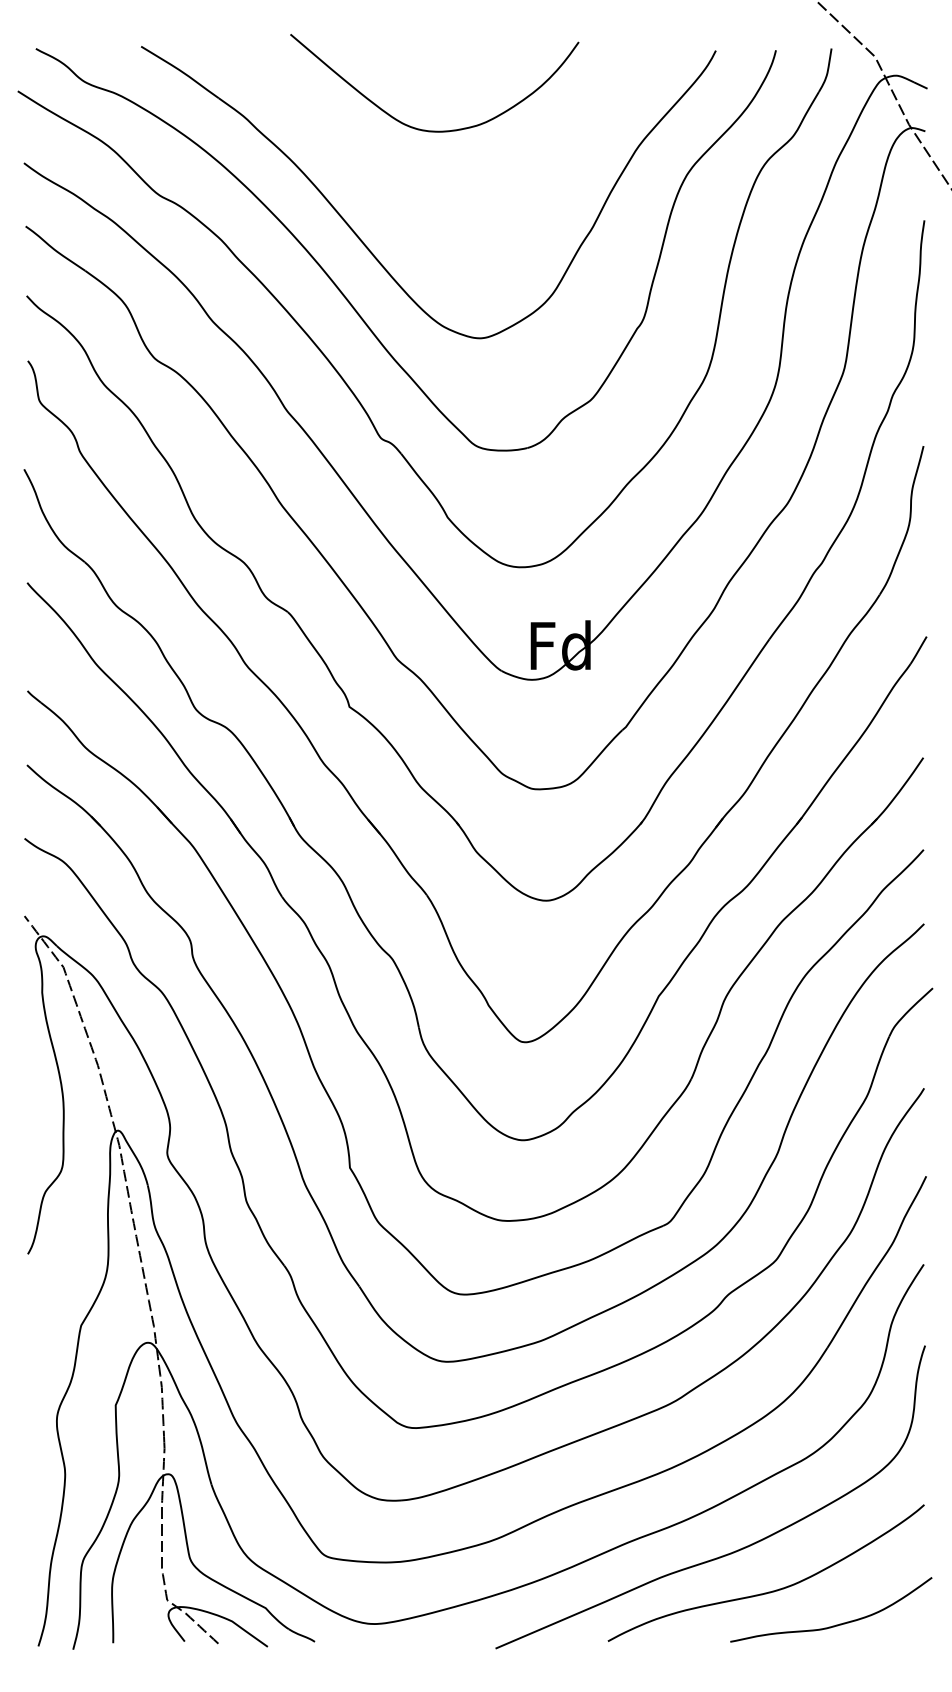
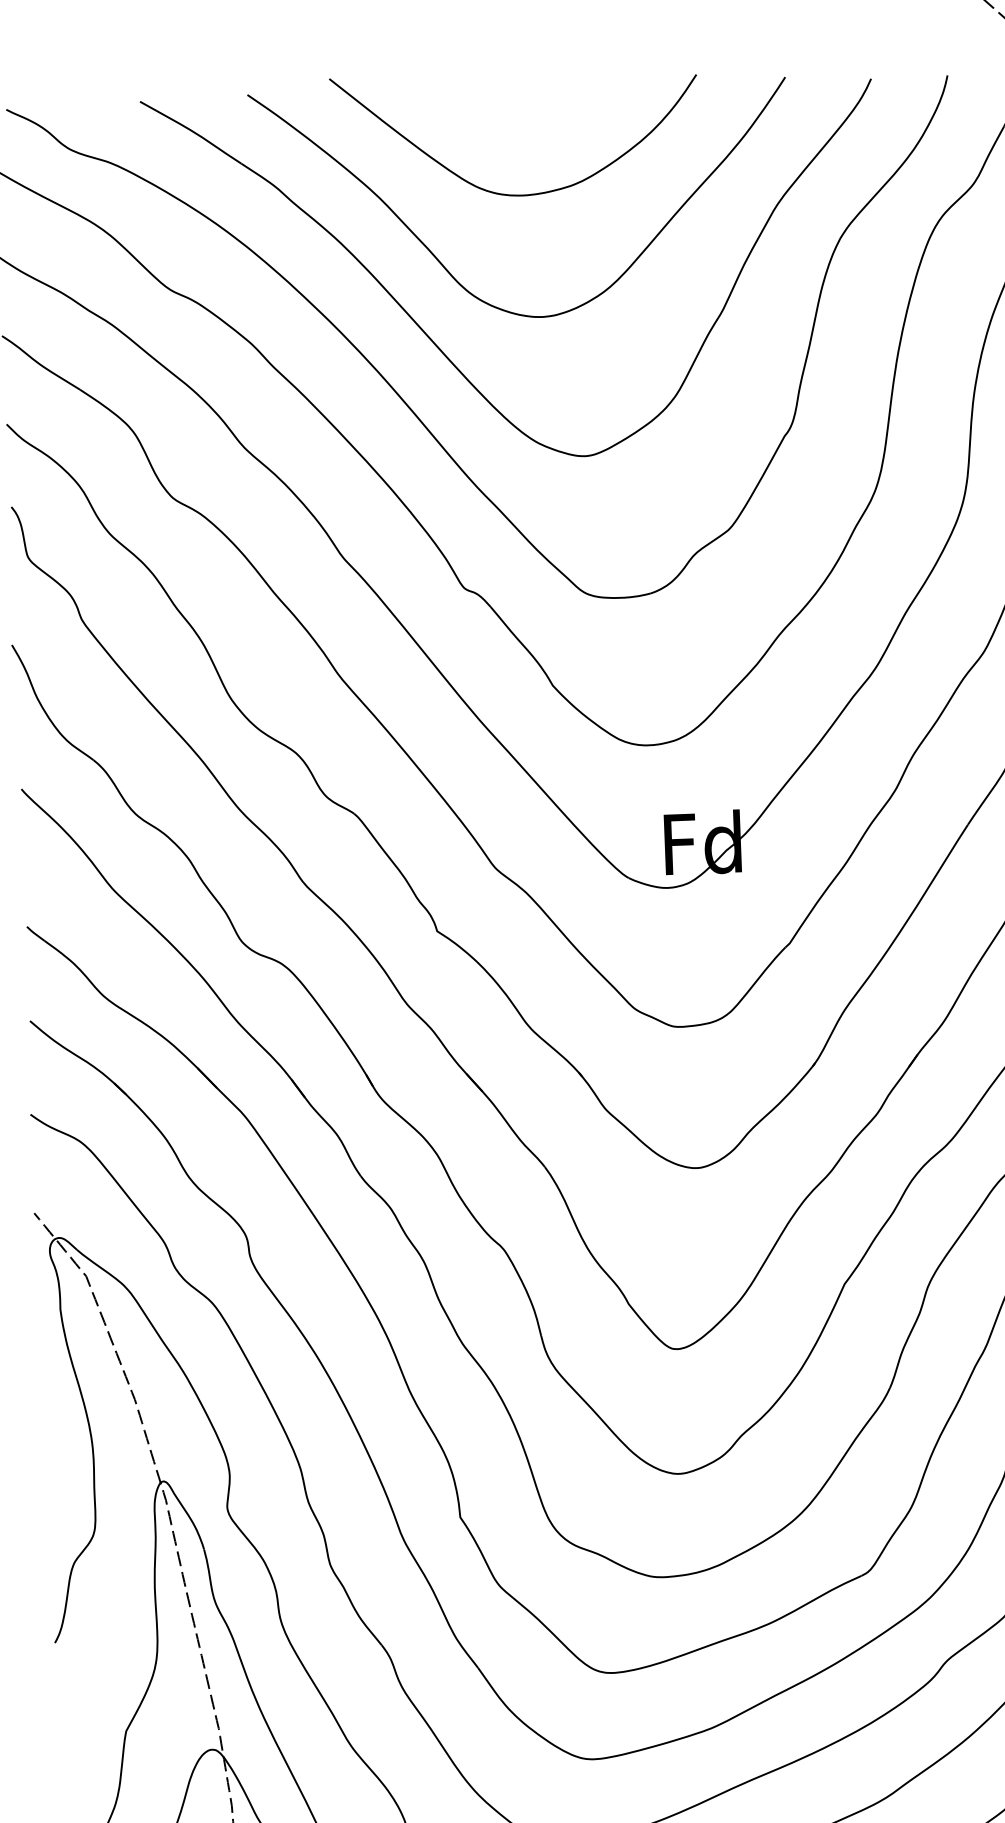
curve: (376, 185) -> (446, 266), added

